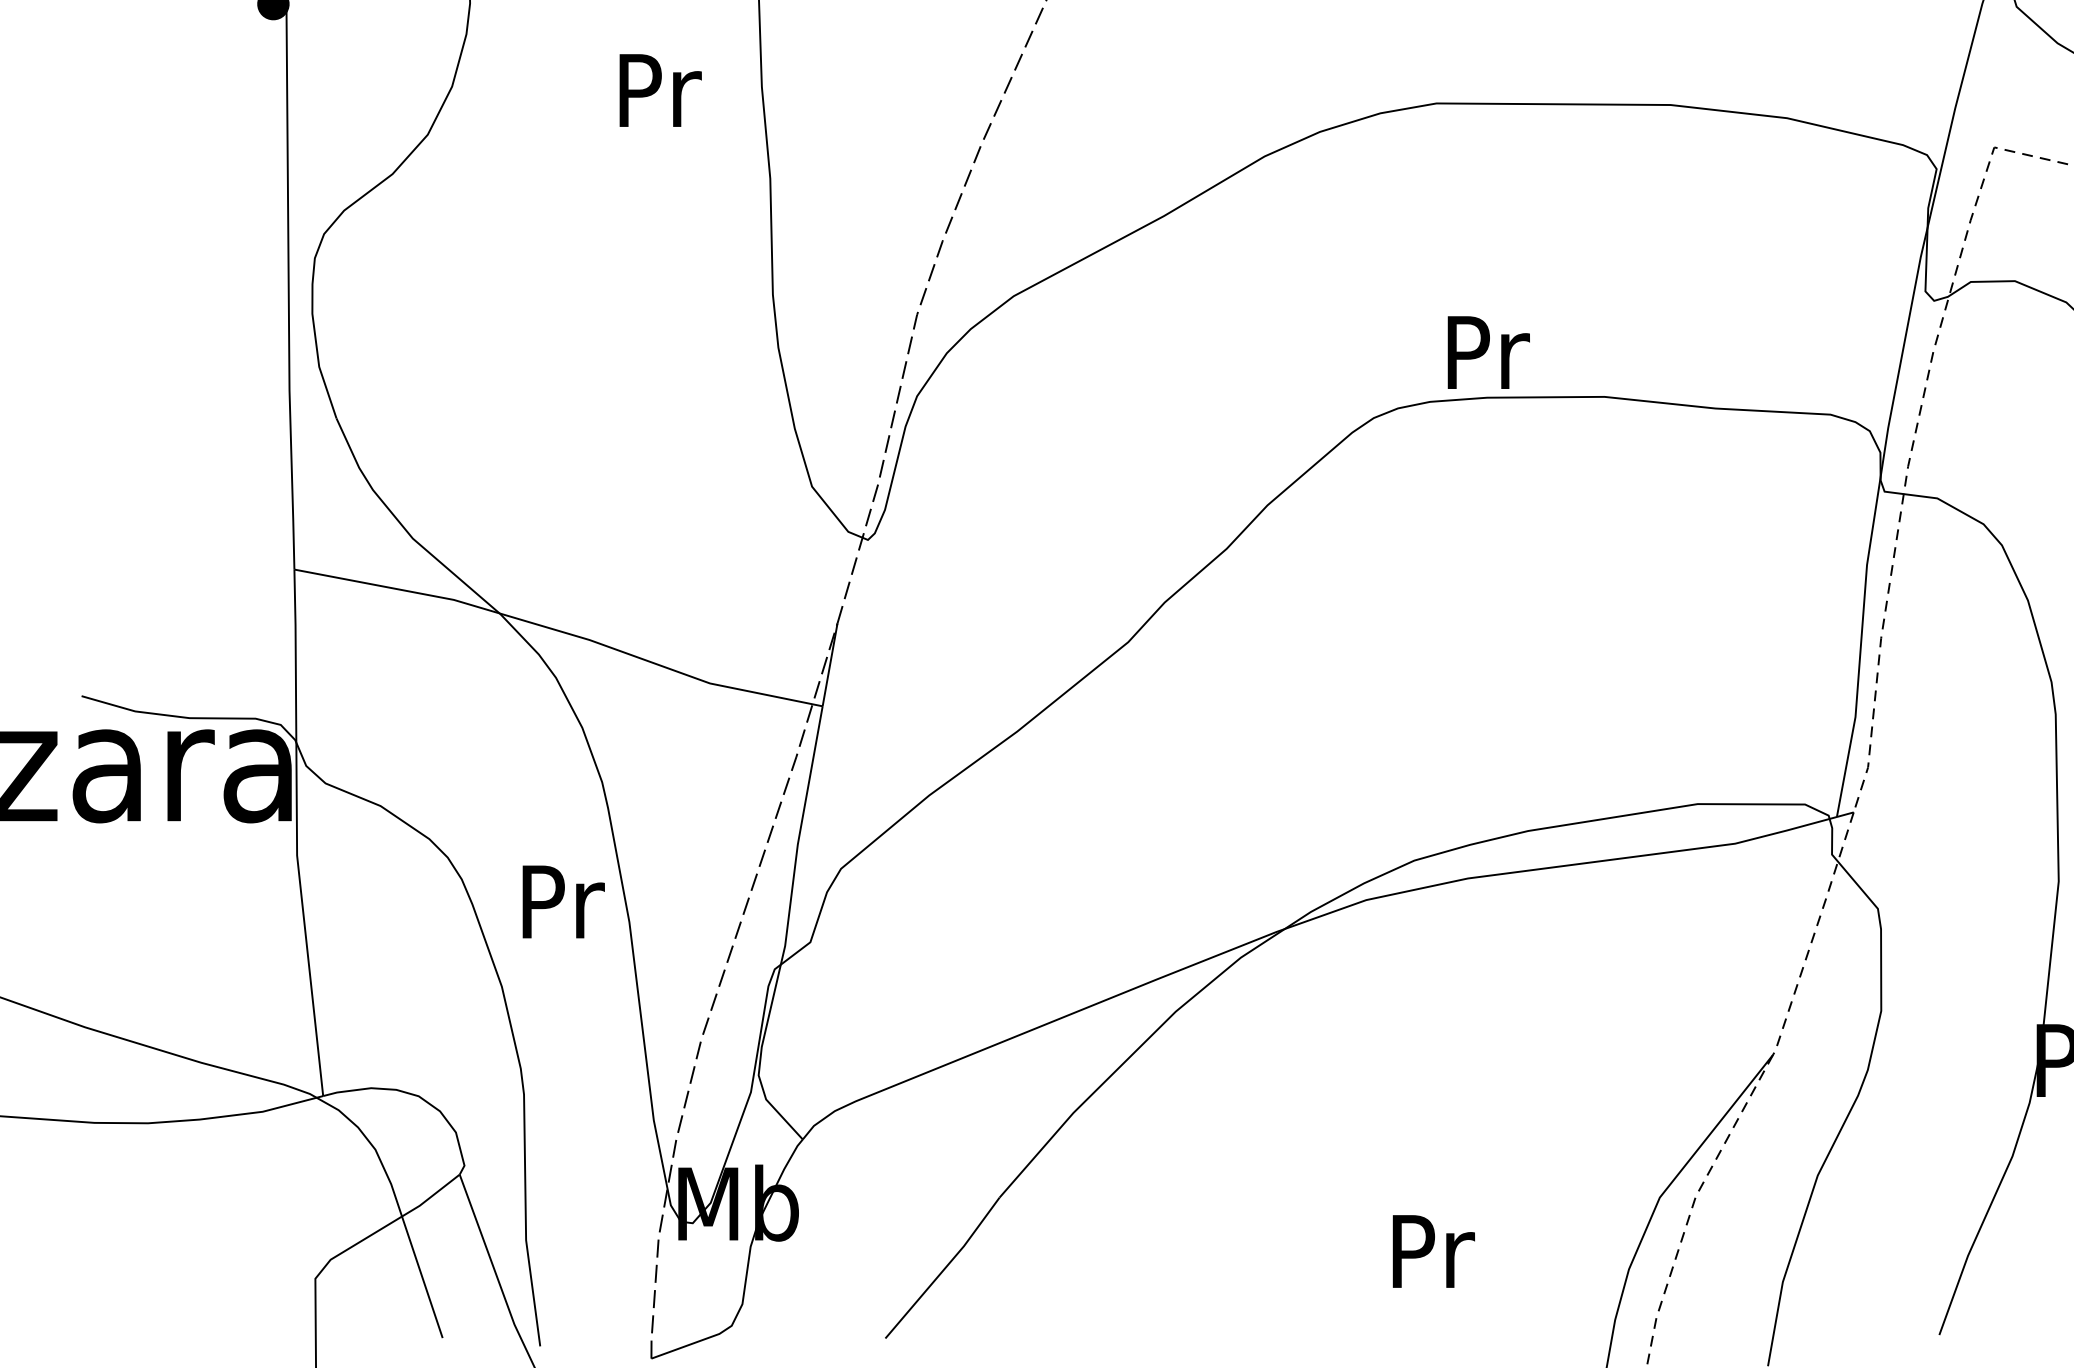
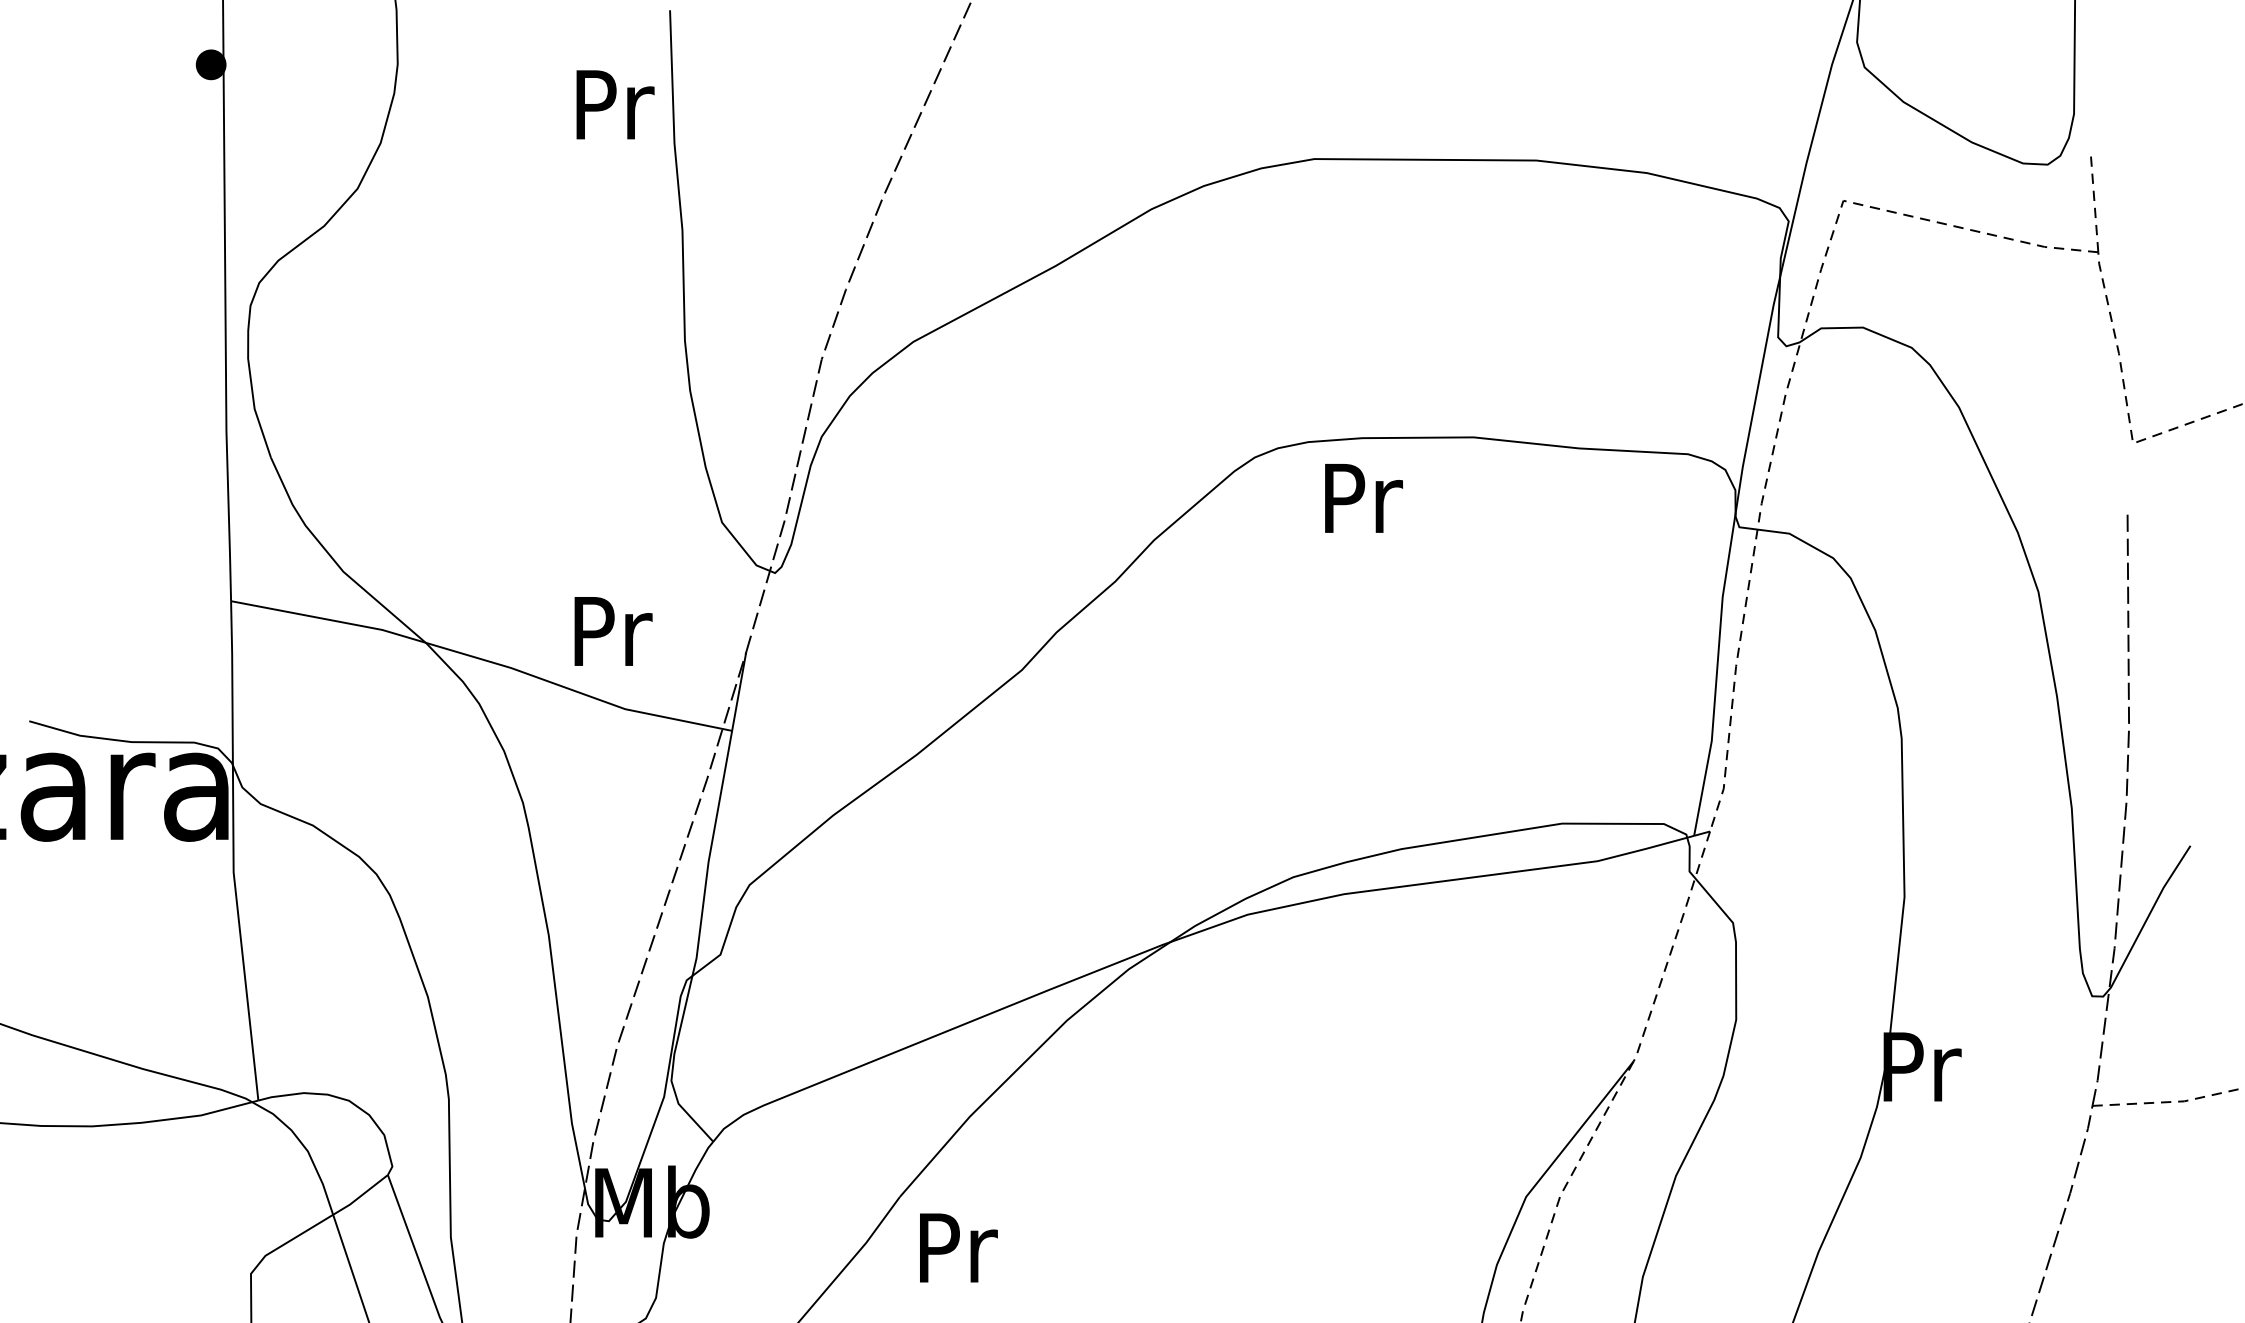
text: (660, 90) -> (615, 104), moved
text: (1488, 352) -> (1363, 498), moved
text: (563, 902) -> (613, 631), moved
text: (1433, 1250) -> (958, 1247), moved

